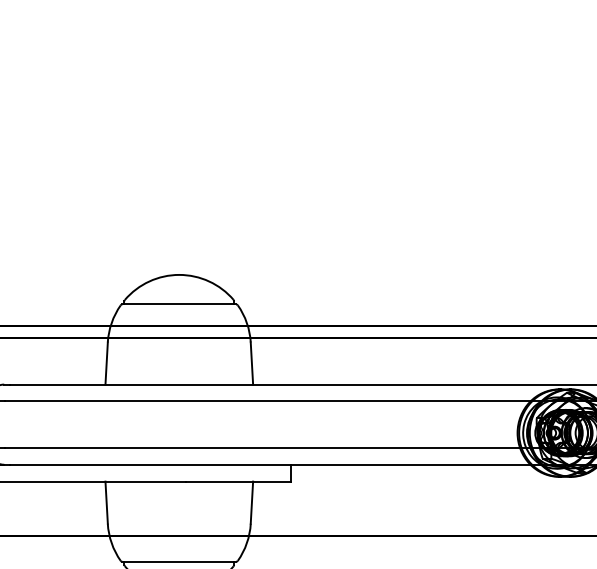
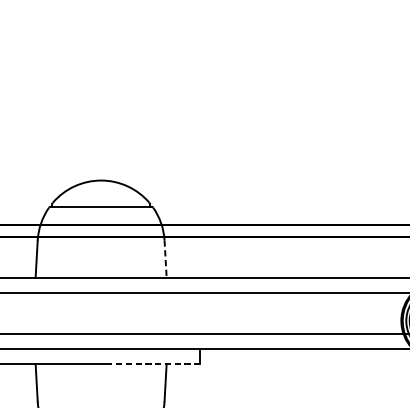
line: (251, 364) -> (165, 260), solid -> dashed
line: (238, 481) -> (153, 363), solid -> dashed

